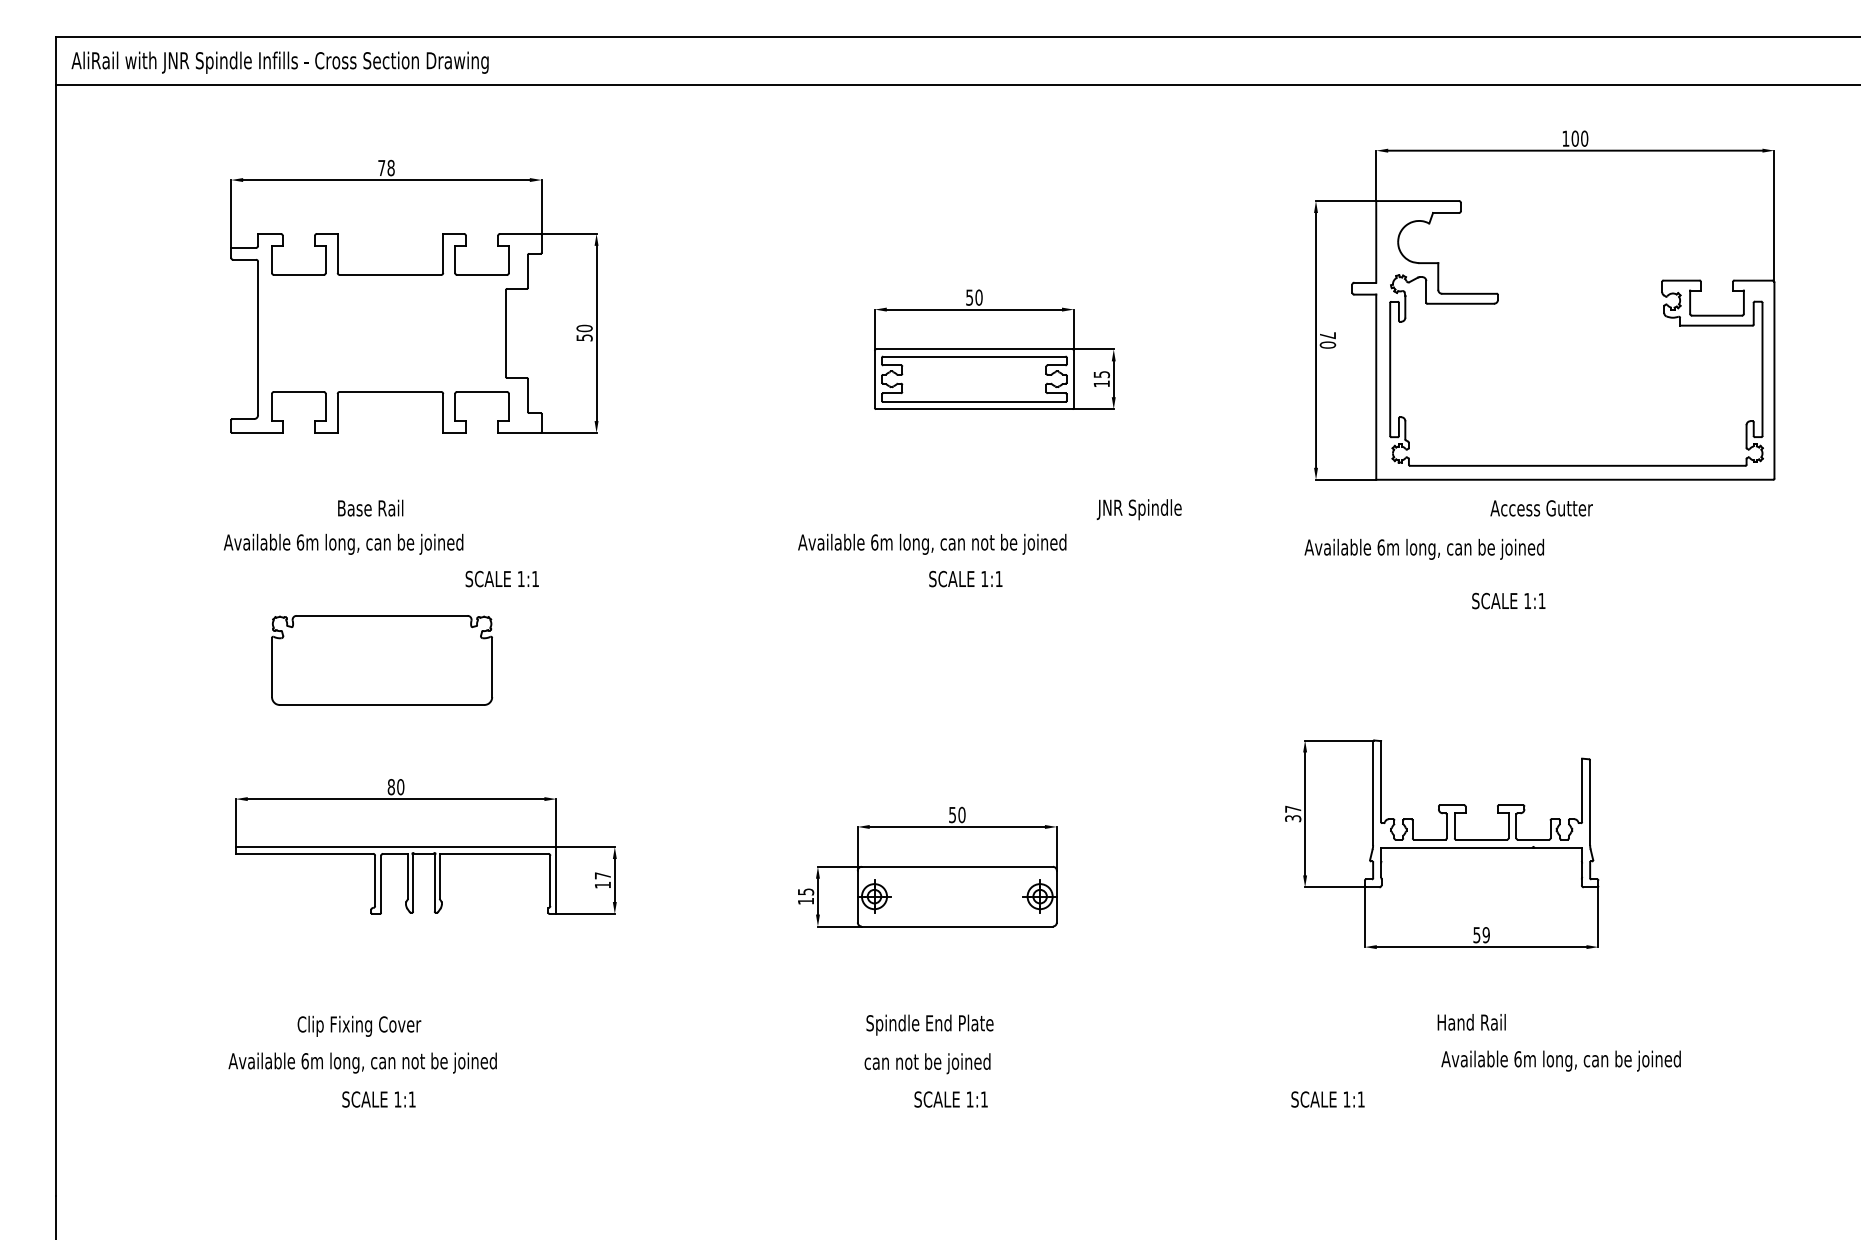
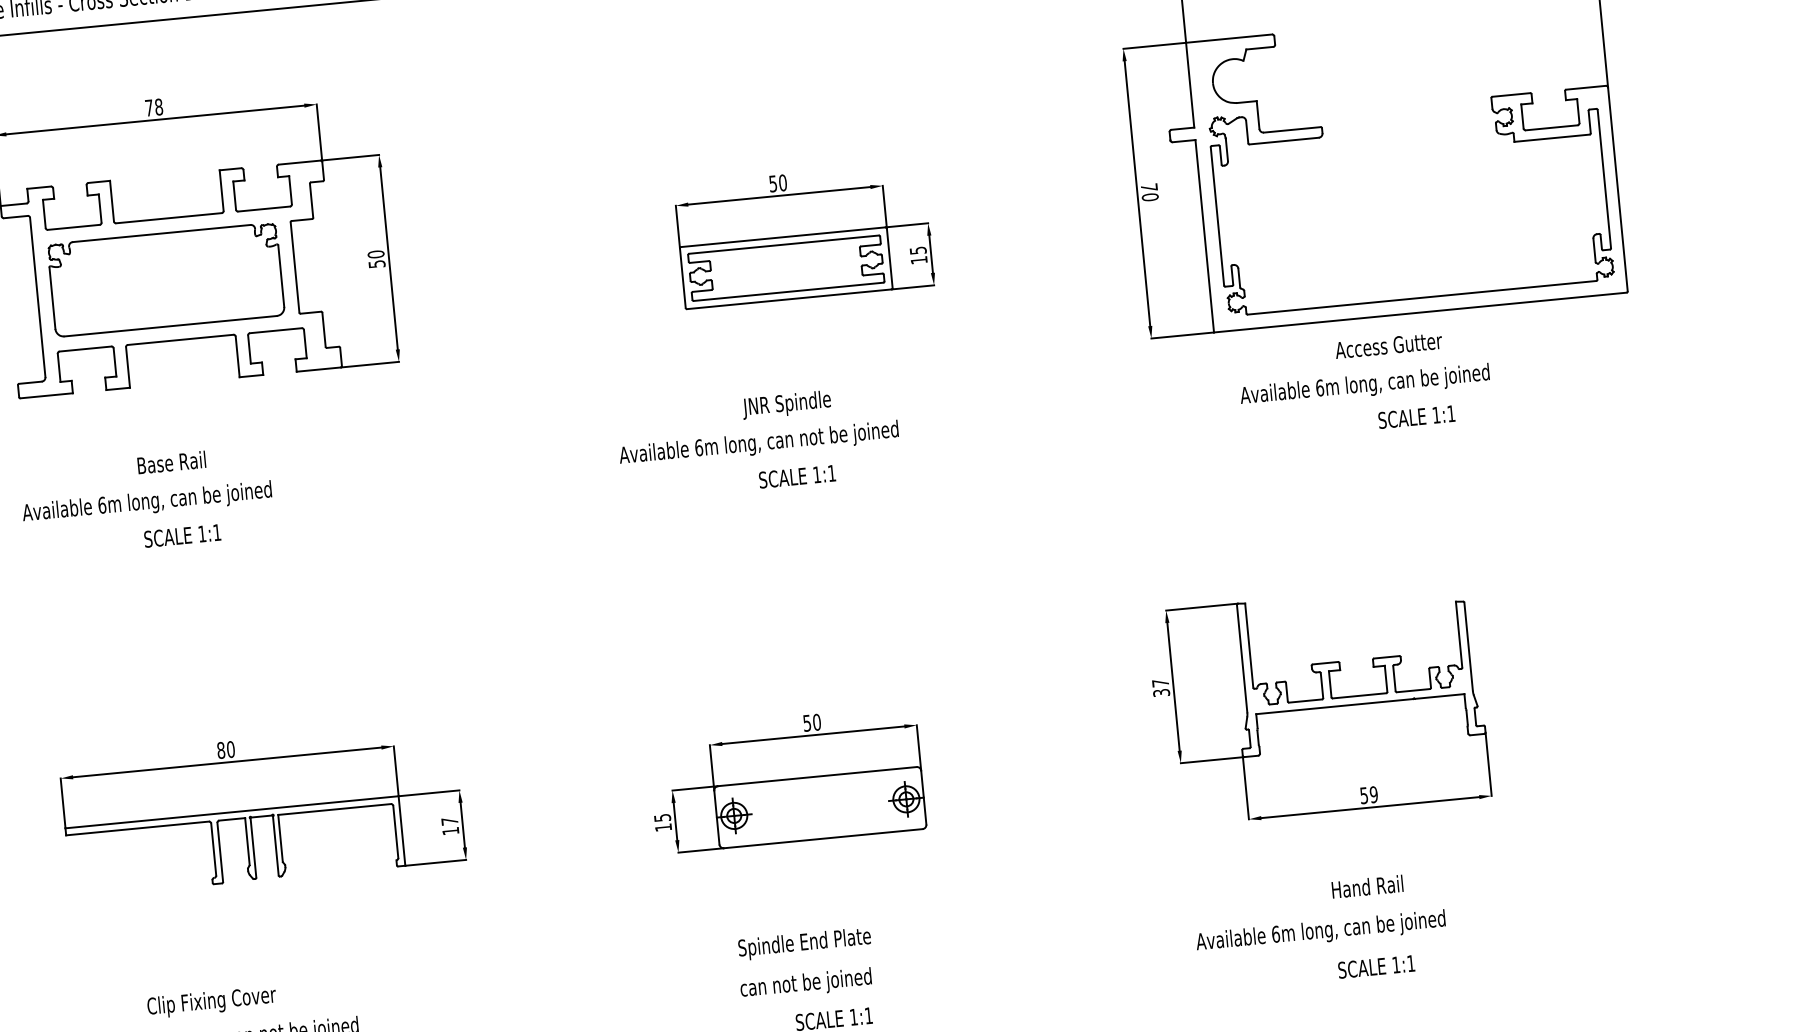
text: (1138, 509) -> (785, 404), moved
text: (1423, 548) -> (1364, 384), moved
text: (501, 578) -> (181, 535), moved
text: (1508, 600) -> (1416, 416), moved
part: (382, 660) -> (166, 279), moved
text: (1560, 1060) -> (1320, 931), moved
text: (1327, 1099) -> (1376, 966), moved

